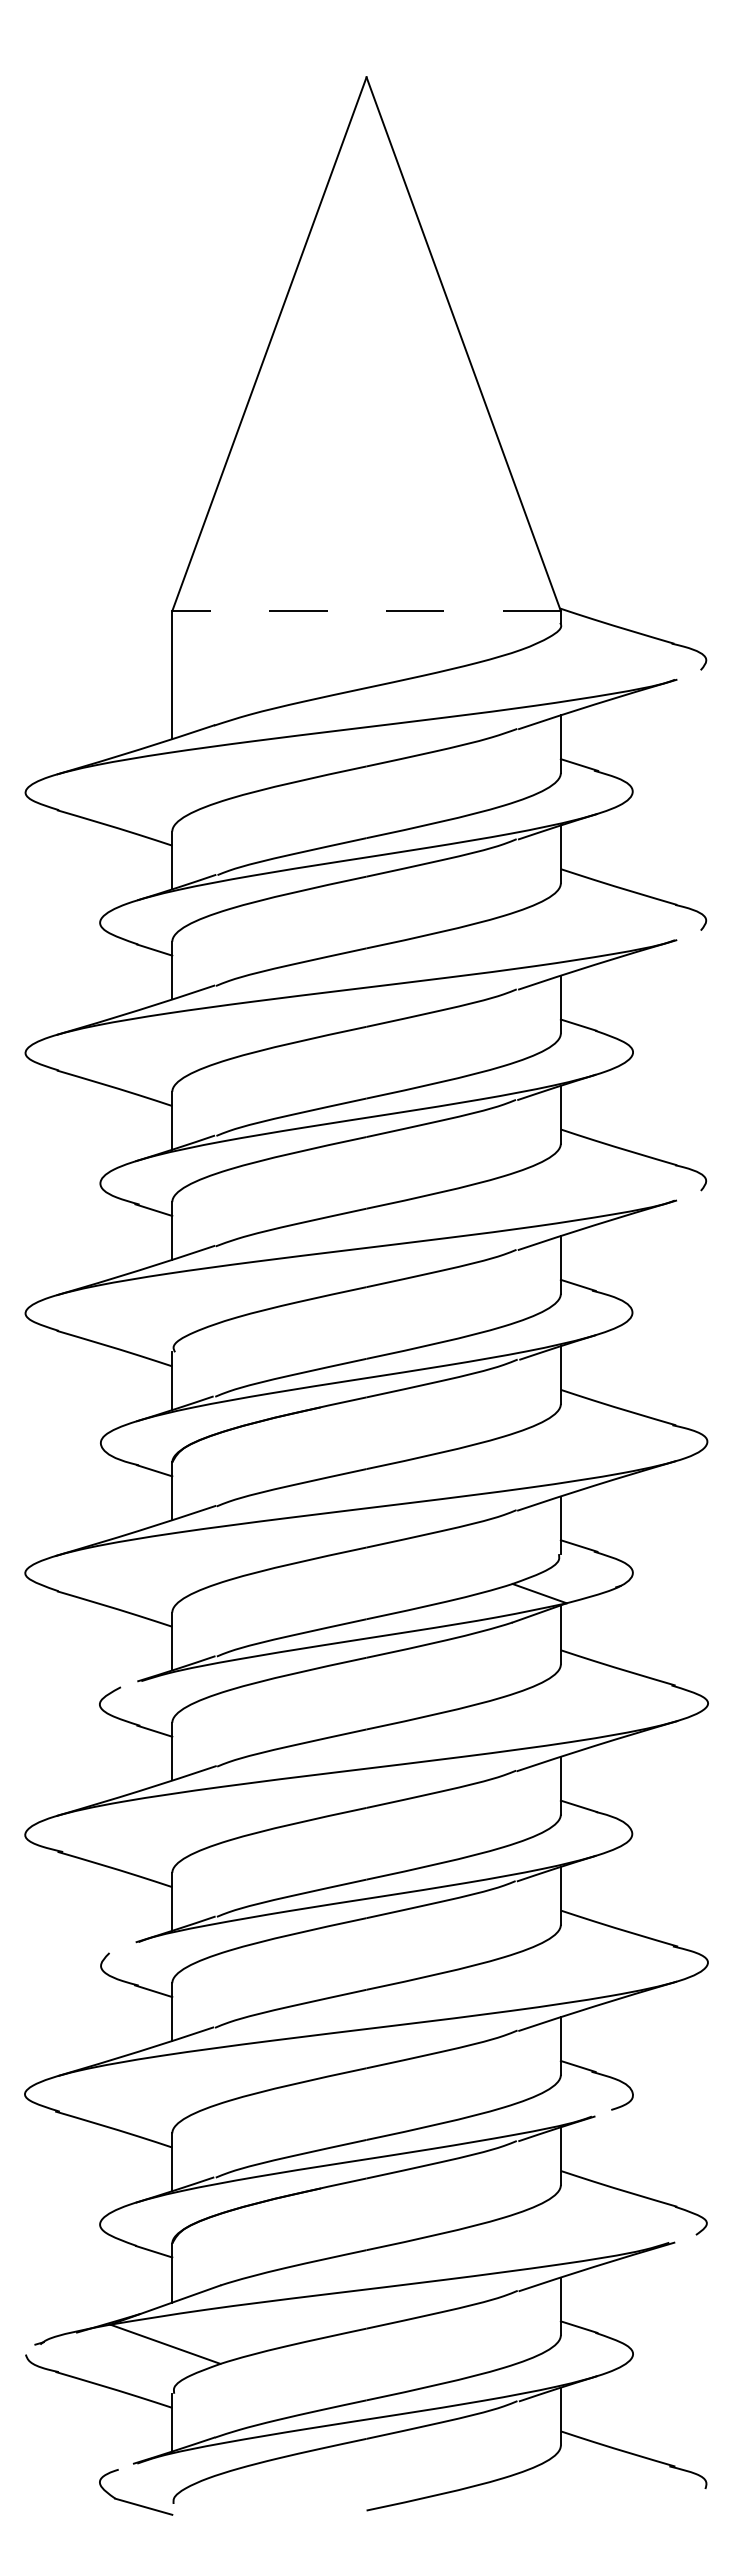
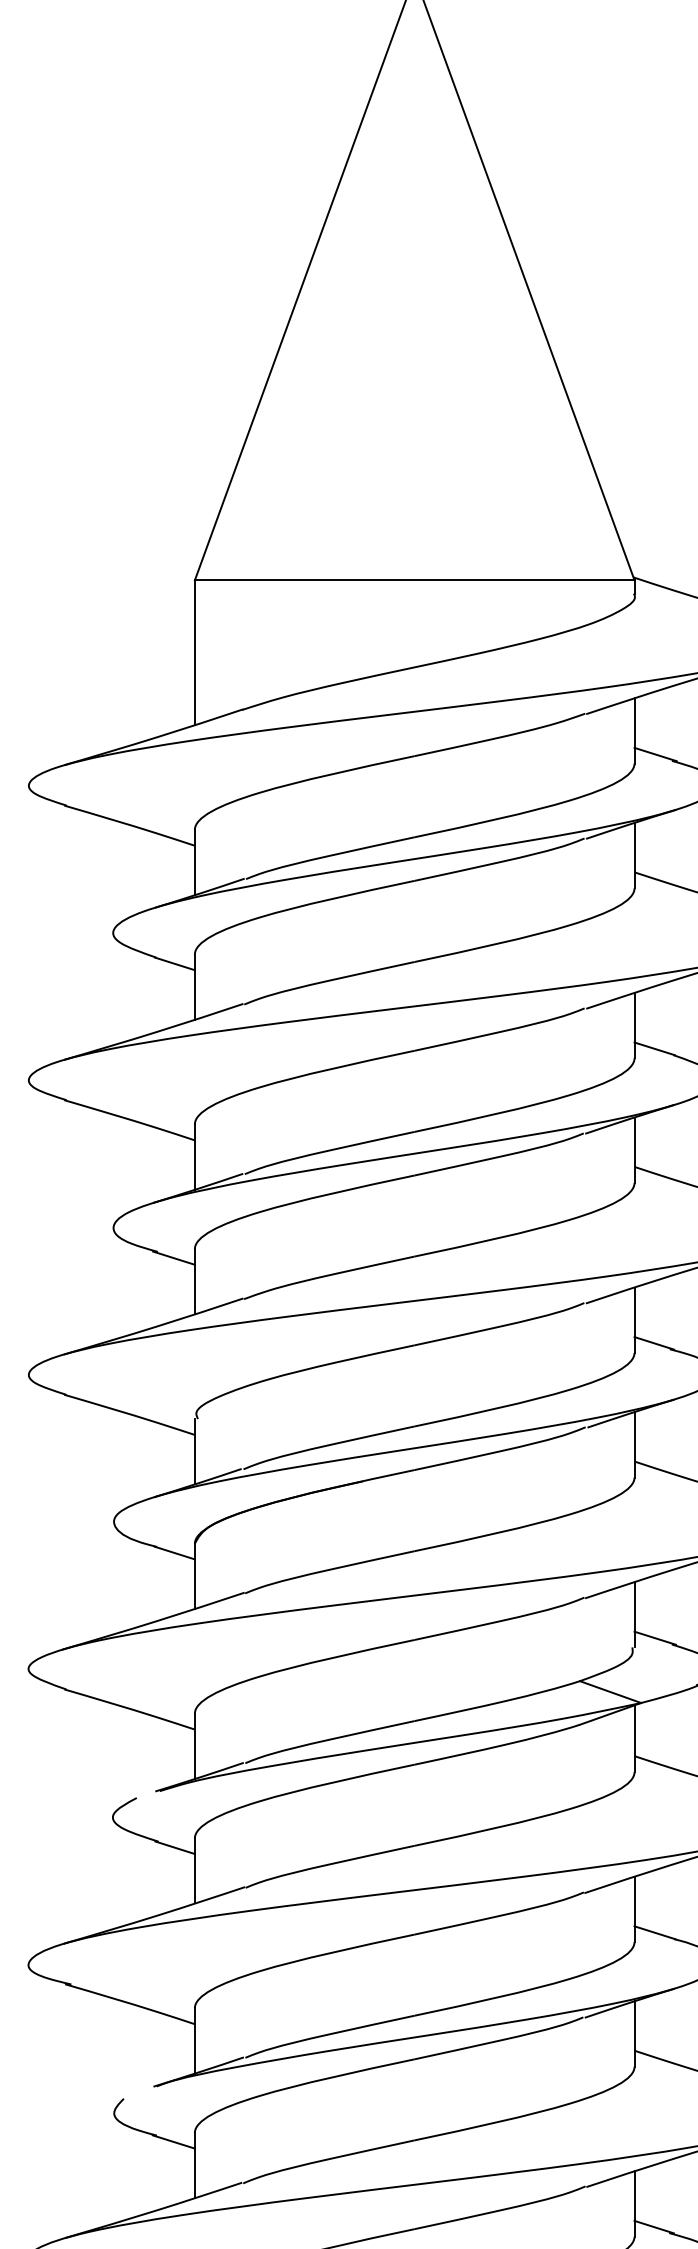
line: (366, 611) -> (414, 580), dashed -> solid

